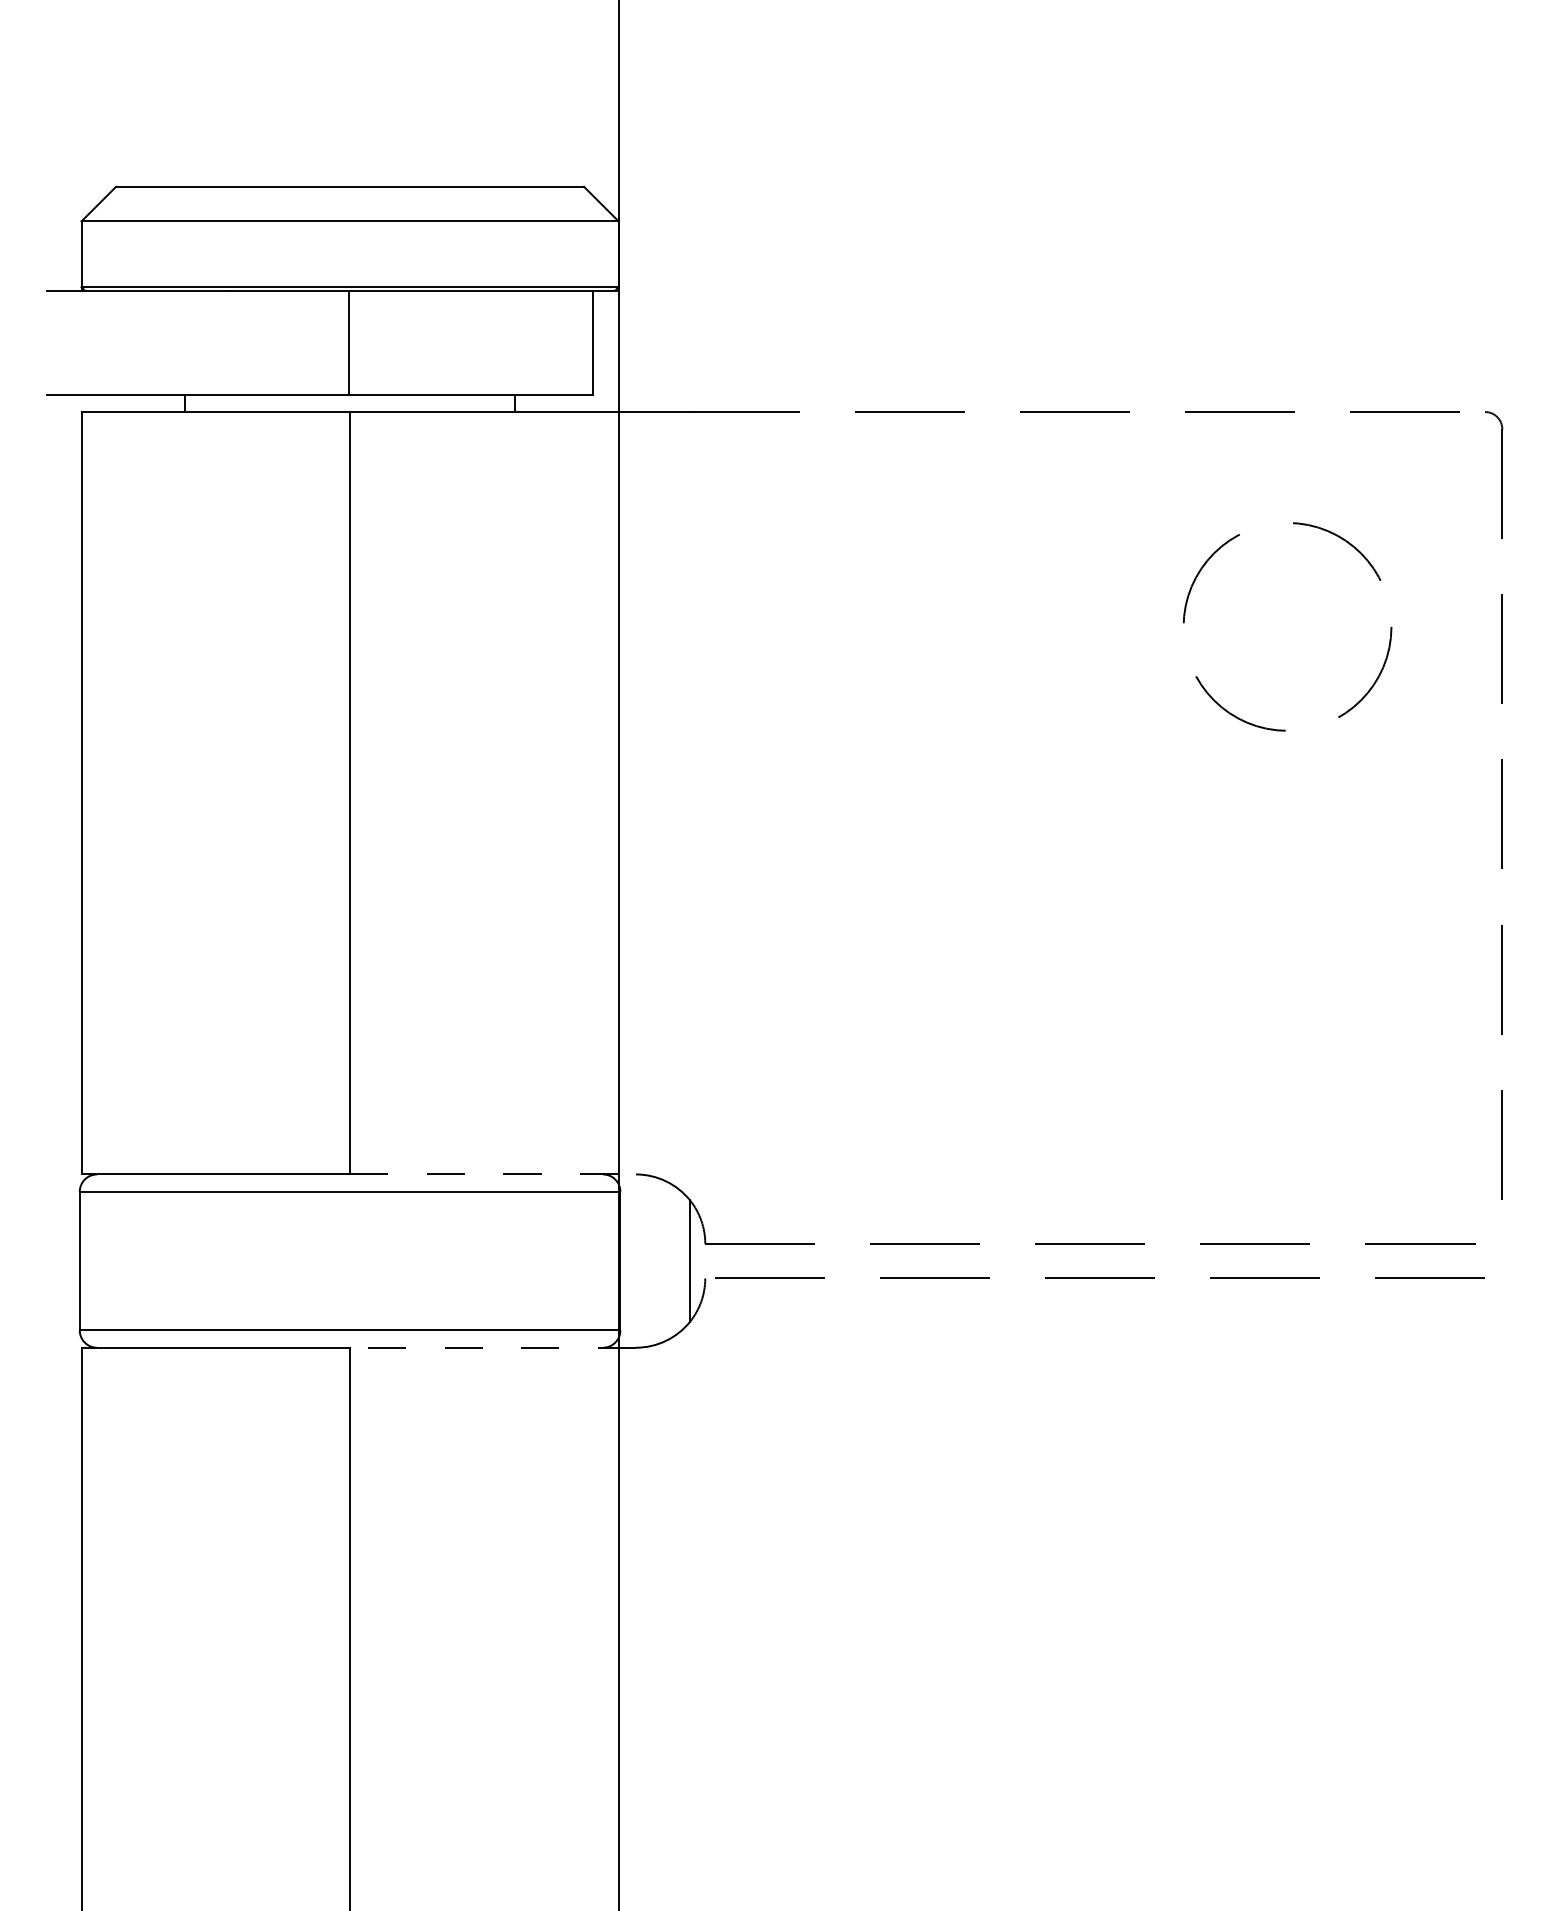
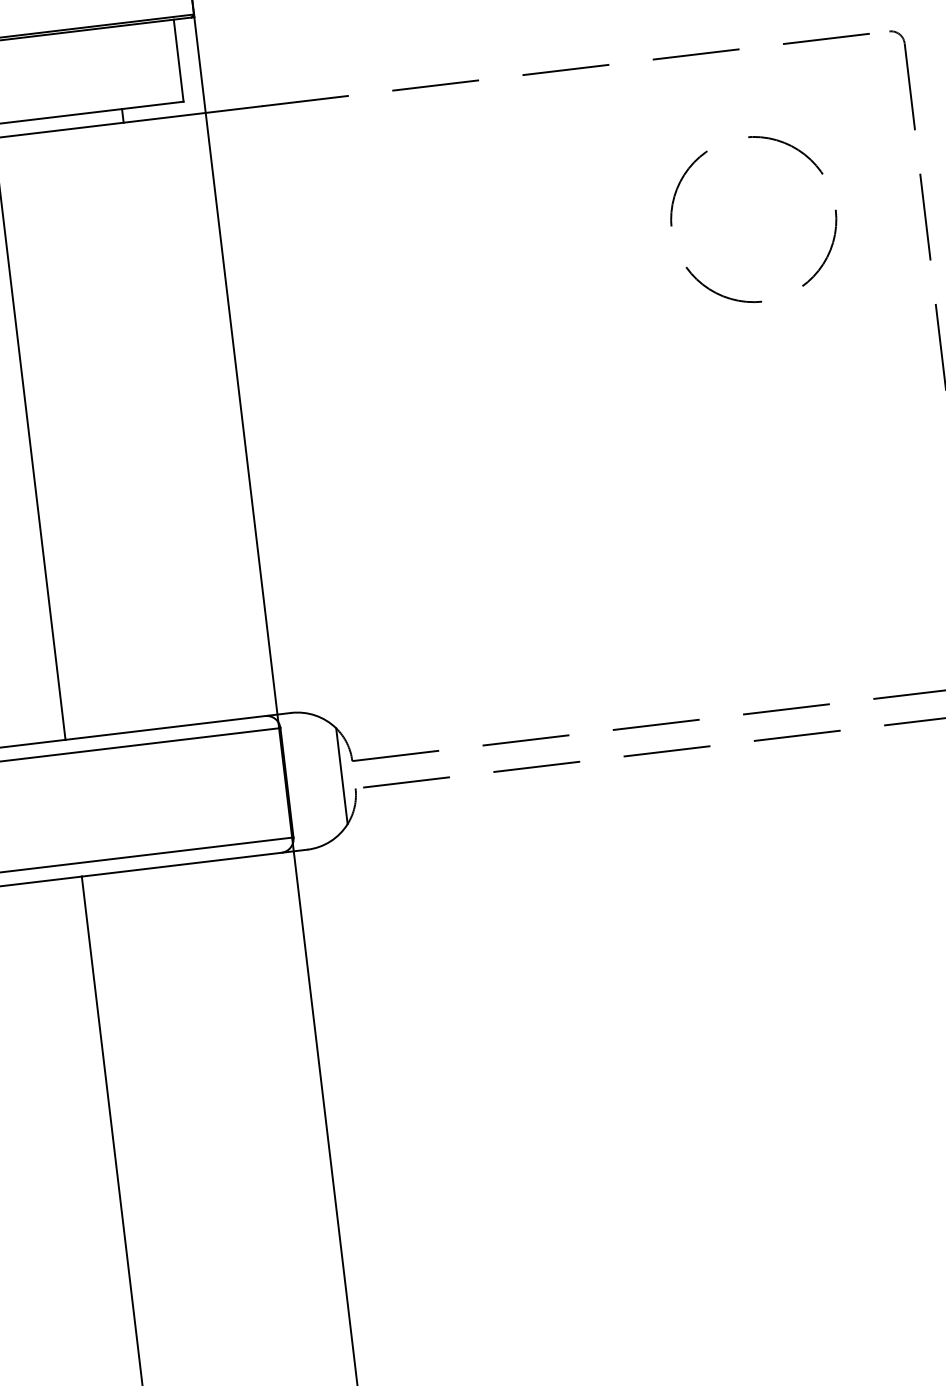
line: (493, 1174) -> (178, 726), dashed -> solid
line: (493, 1347) -> (194, 862), dashed -> solid

